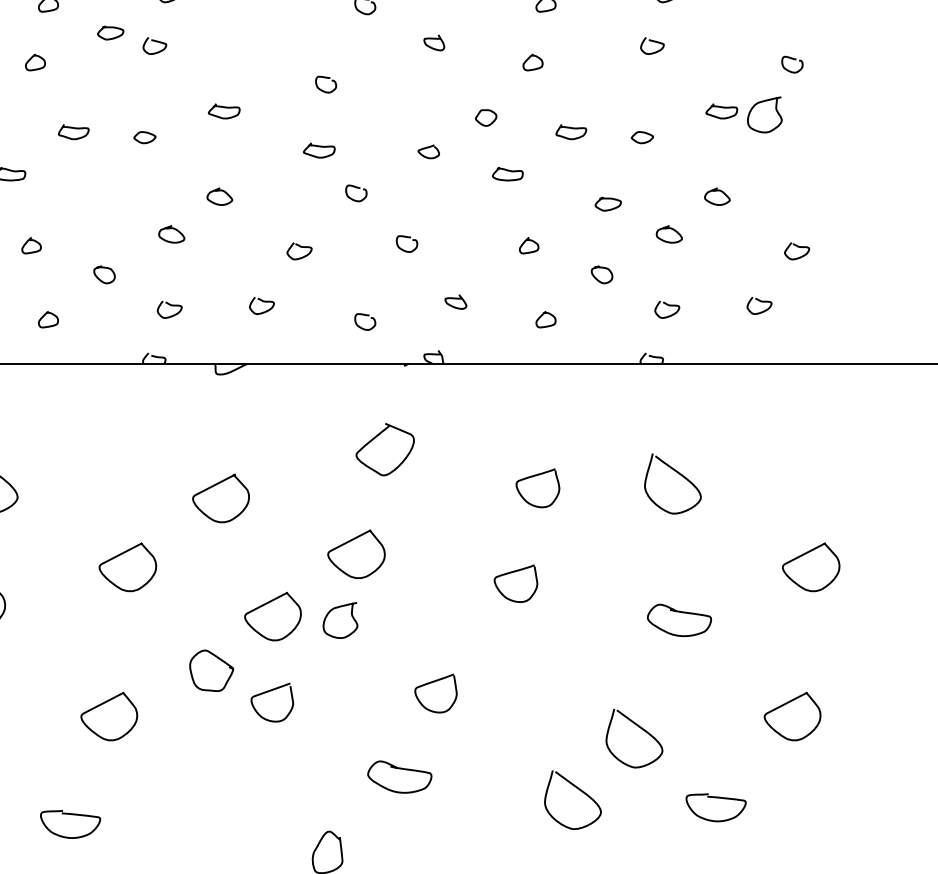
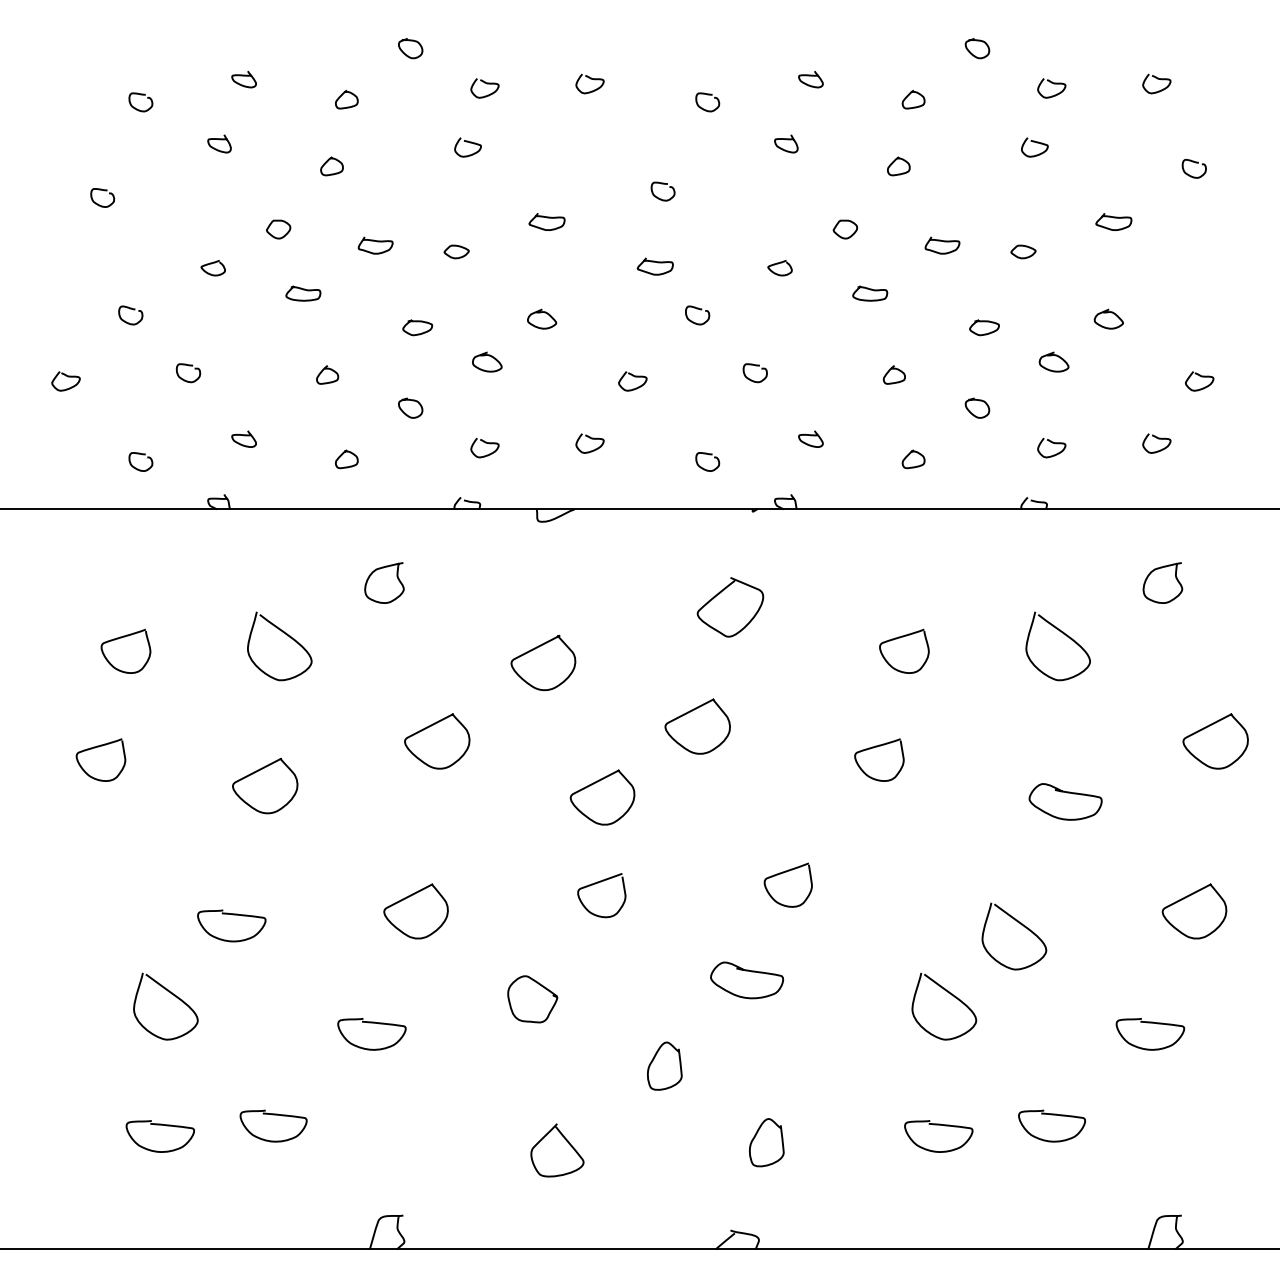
curve: (110, 28) -> (417, 322), moved
curve: (760, 103) -> (1158, 569), moved
curve: (351, 617) -> (397, 579), moved
curve: (220, 660) -> (542, 987), moved
curve: (716, 798) -> (1150, 1023), moved

